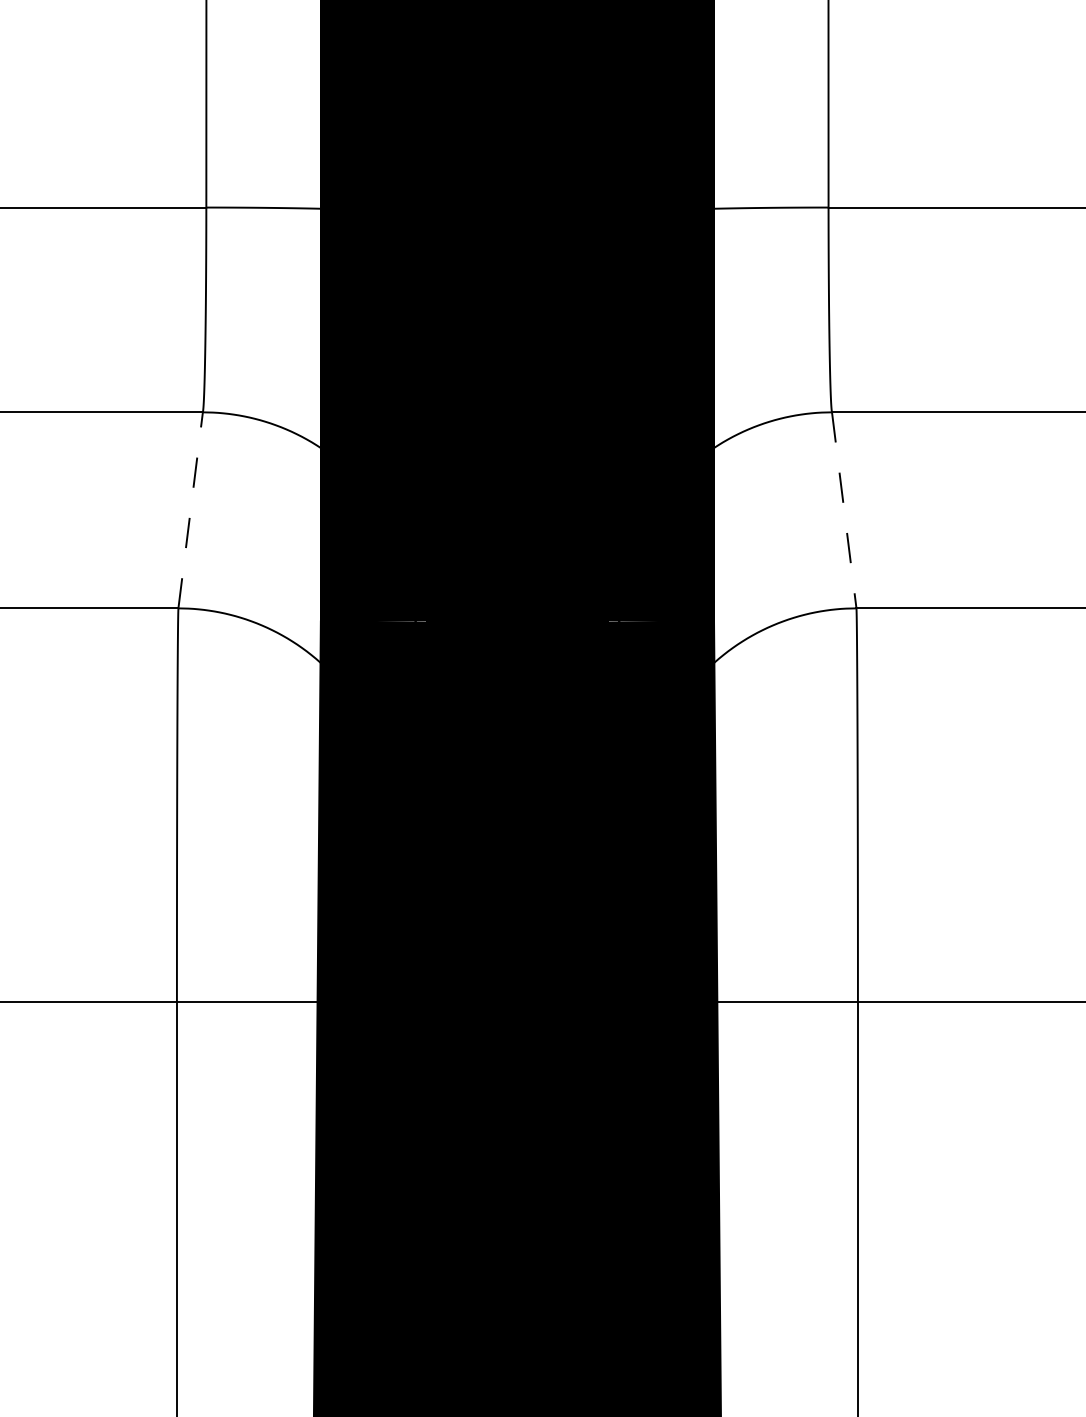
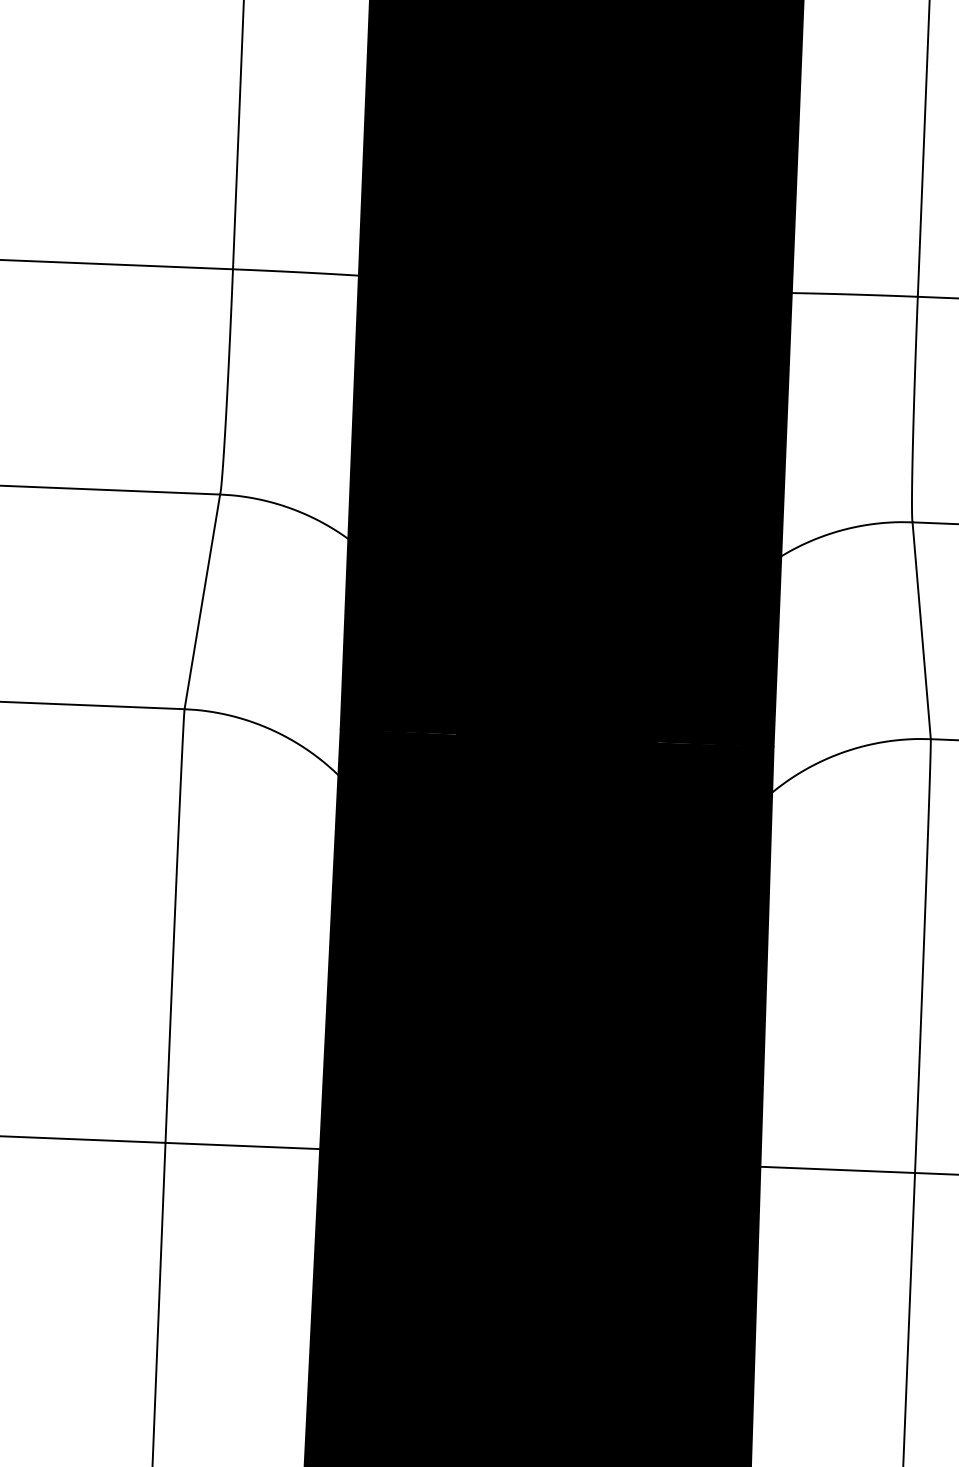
line: (190, 510) -> (202, 602), dashed -> solid
line: (844, 510) -> (921, 630), dashed -> solid

